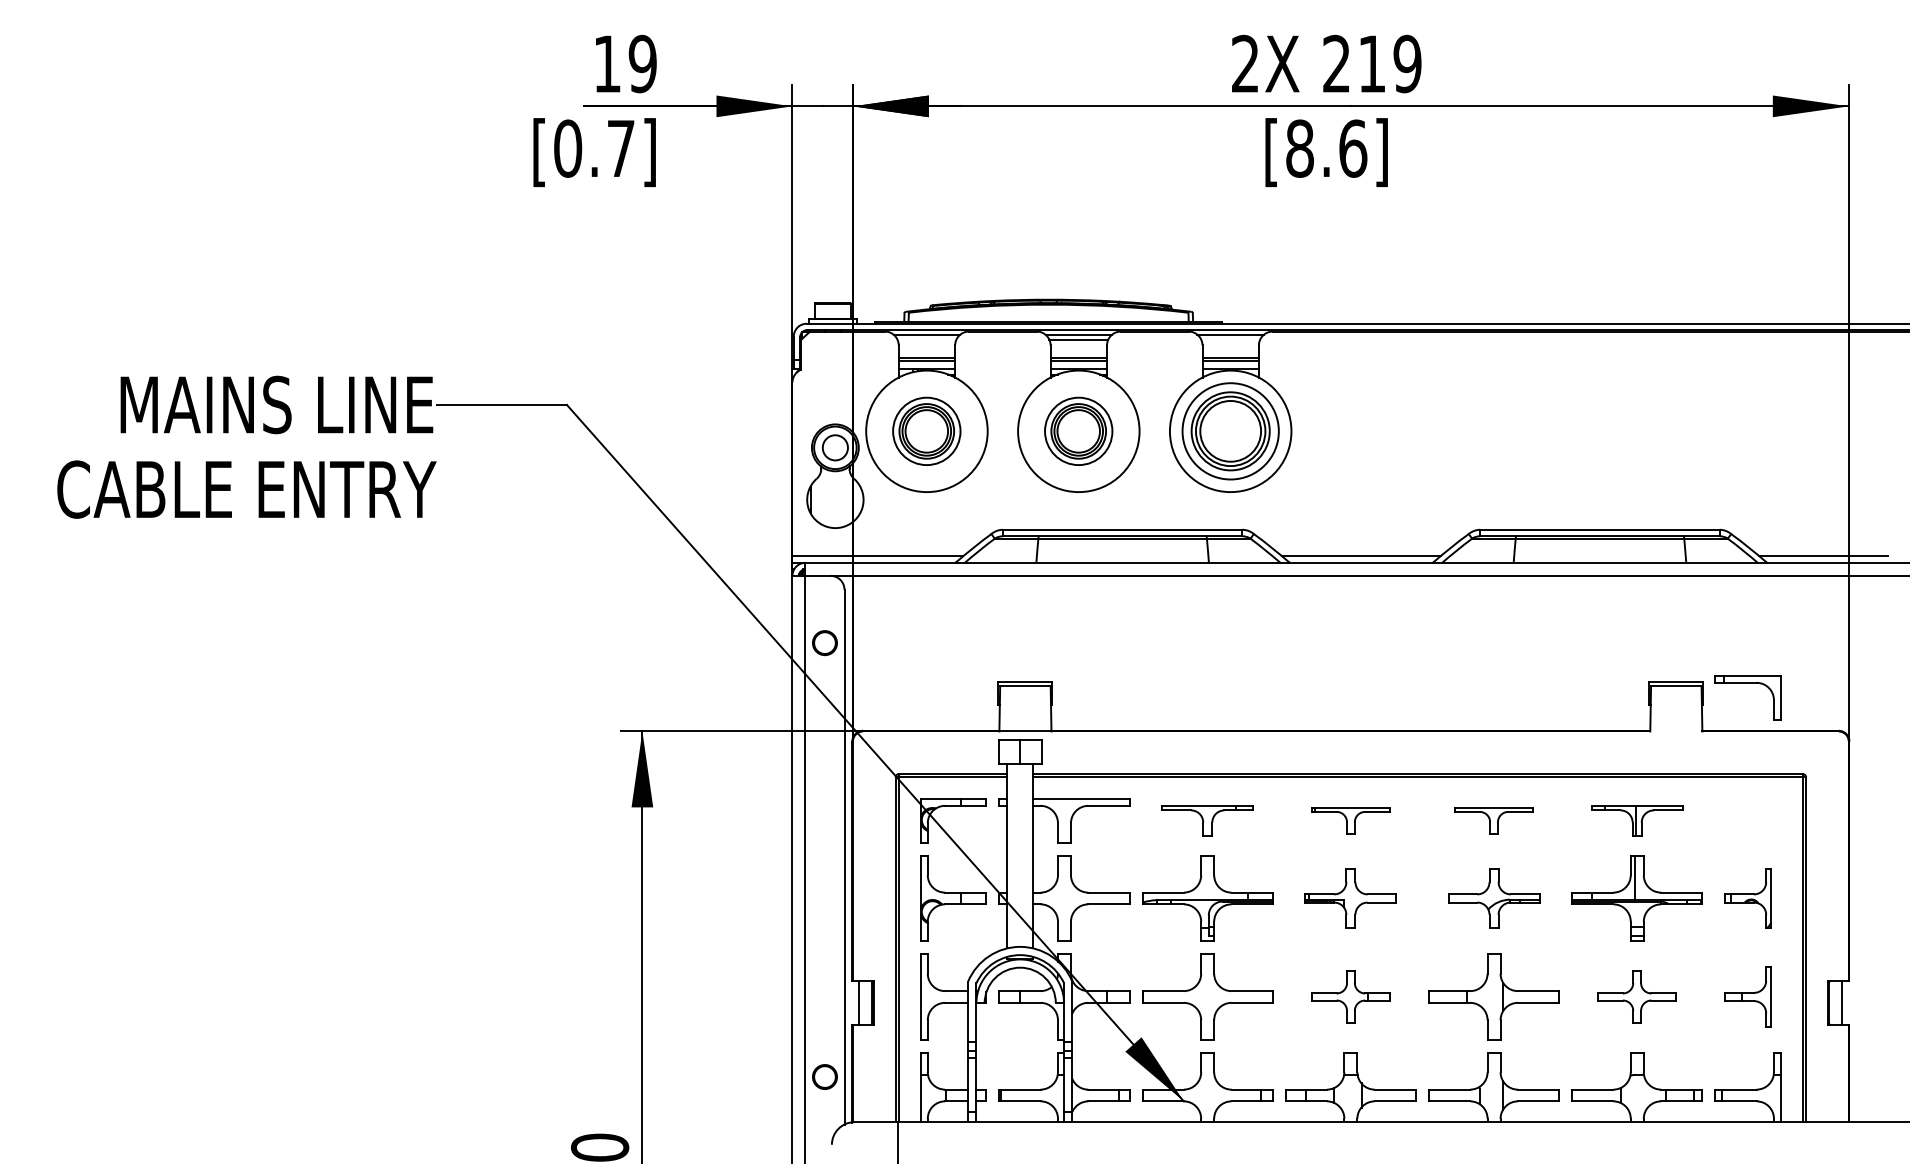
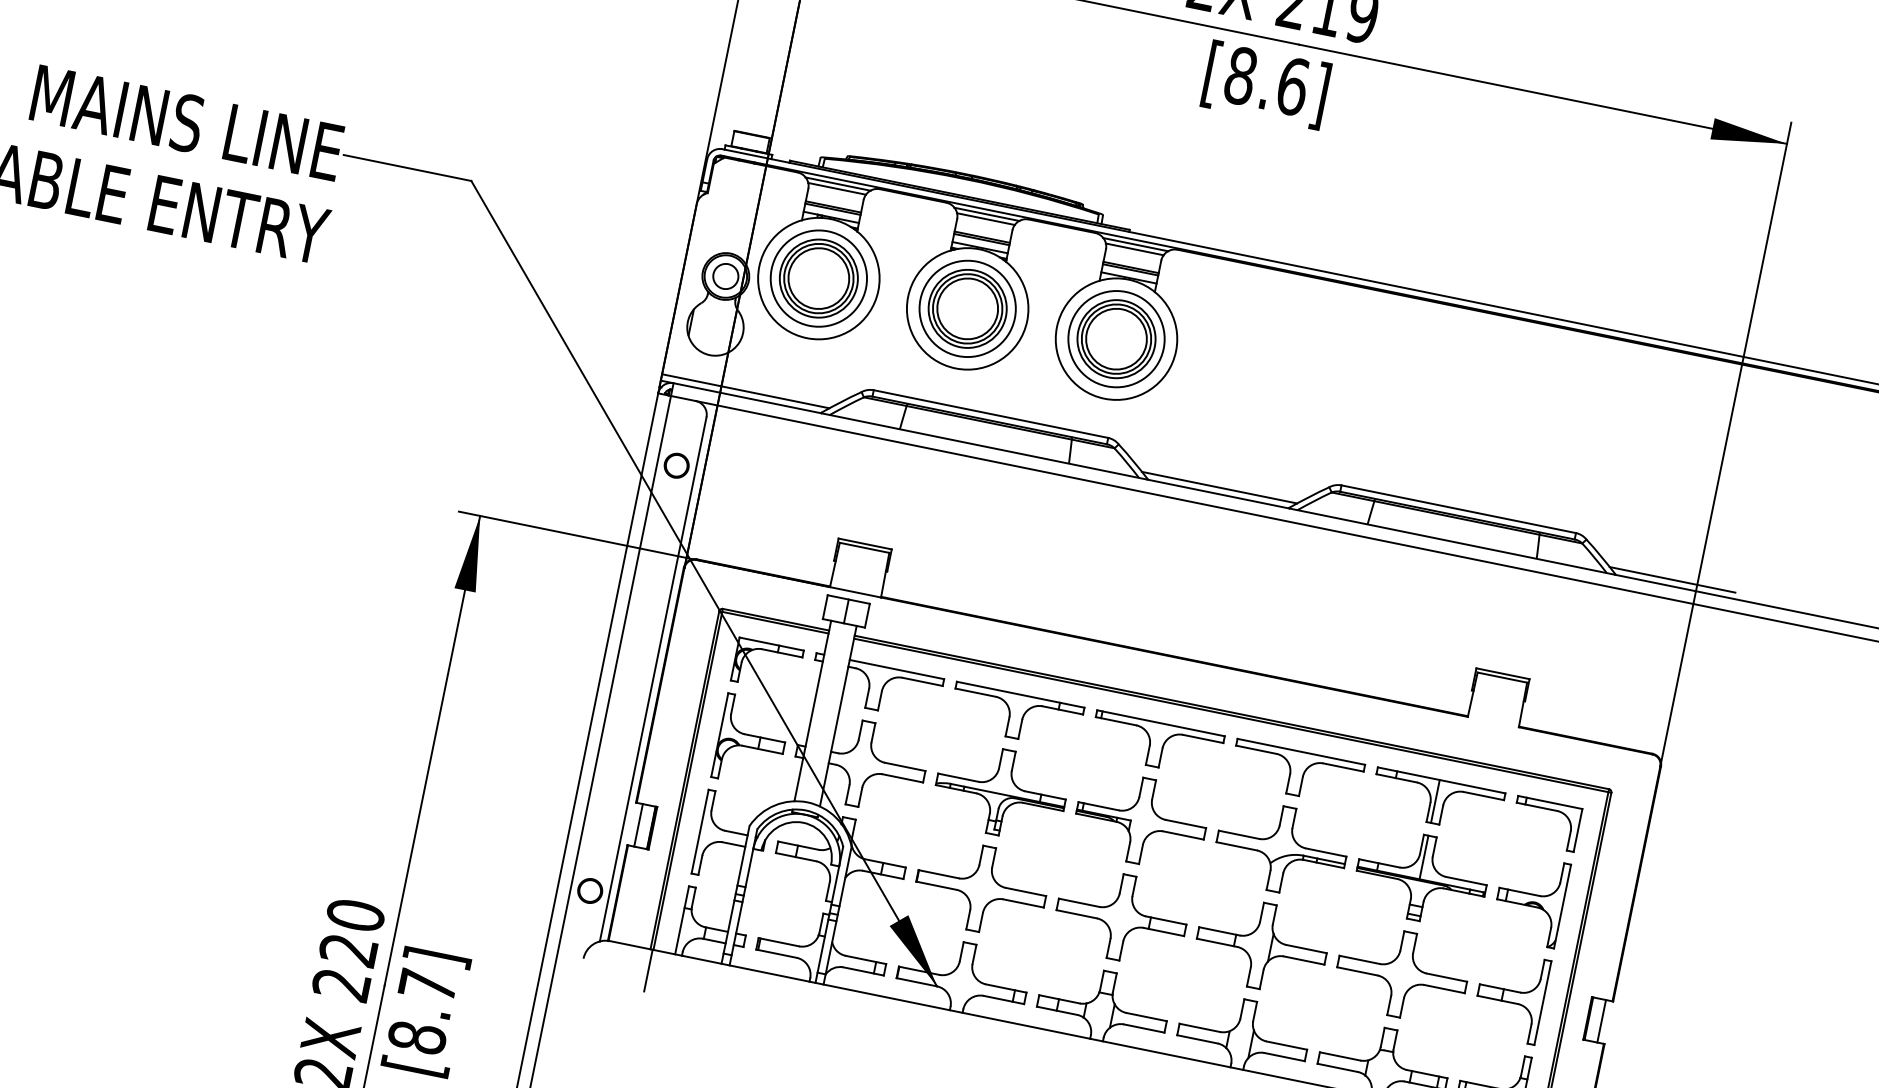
line: (926, 339) -> (836, 188), added
line: (1230, 339) -> (1134, 249), added
part: (926, 431) -> (818, 278), size x1.43
part: (1078, 431) -> (967, 308), size x1.43
part: (1747, 683) -> (1548, 809), moved
part: (1207, 820) -> (1016, 715), size x1.43
part: (1350, 820) -> (1156, 744), size x1.67
part: (1493, 820) -> (1296, 772), size x1.67
part: (1636, 820) -> (1436, 801), size x1.43
part: (1350, 898) -> (1140, 820), size x1.43
part: (1493, 898) -> (1280, 849), size x1.43
part: (1747, 898) -> (1529, 899), size x1.43
part: (1350, 996) -> (1121, 916), size x1.67
part: (1636, 996) -> (1401, 973), size x1.67
part: (1747, 996) -> (1510, 995), size x1.43

